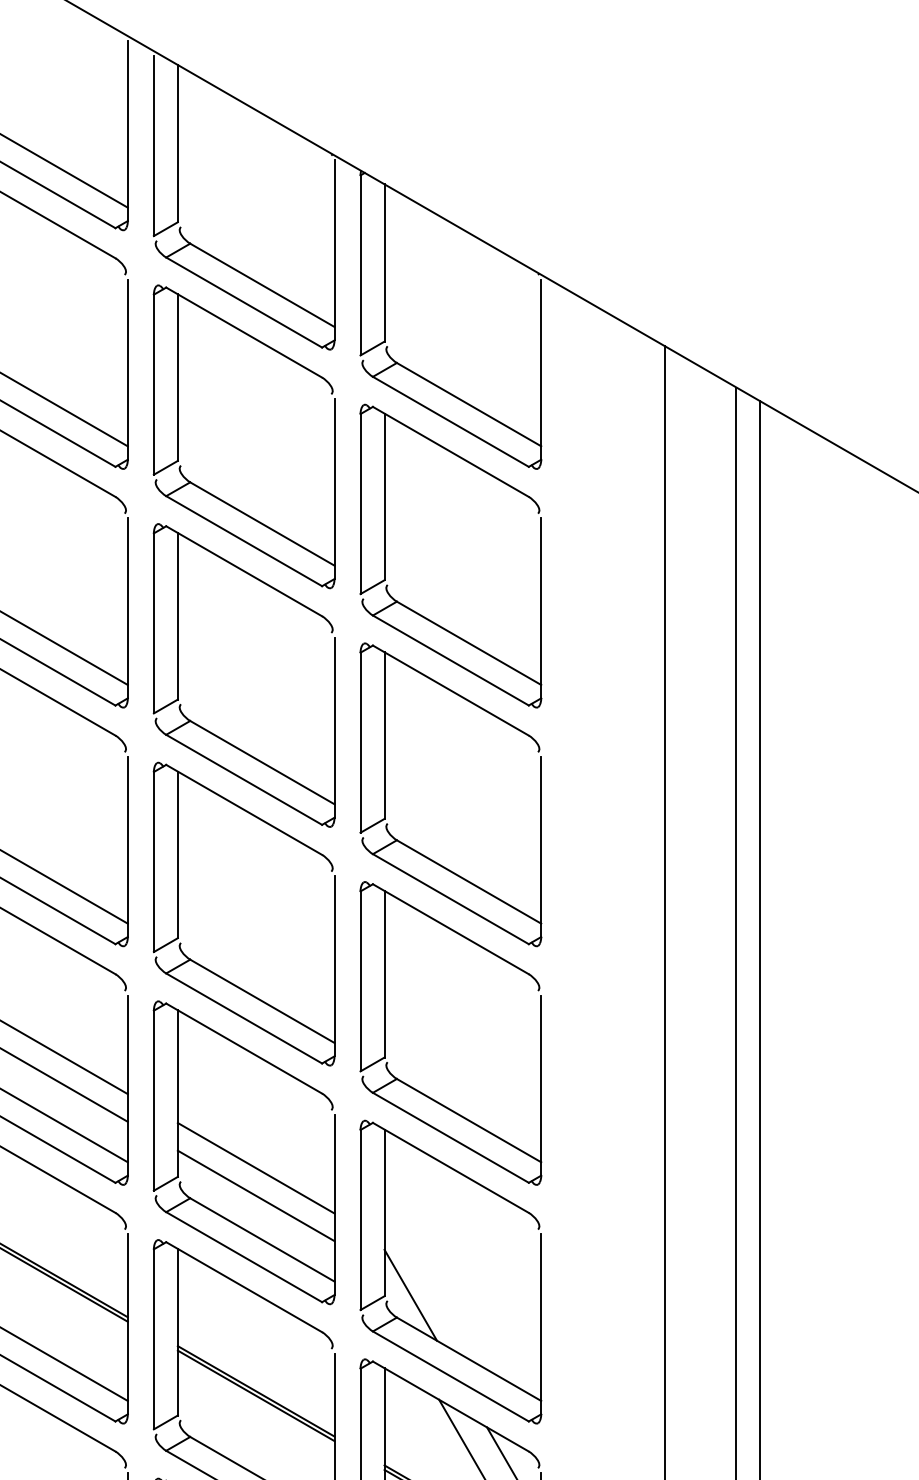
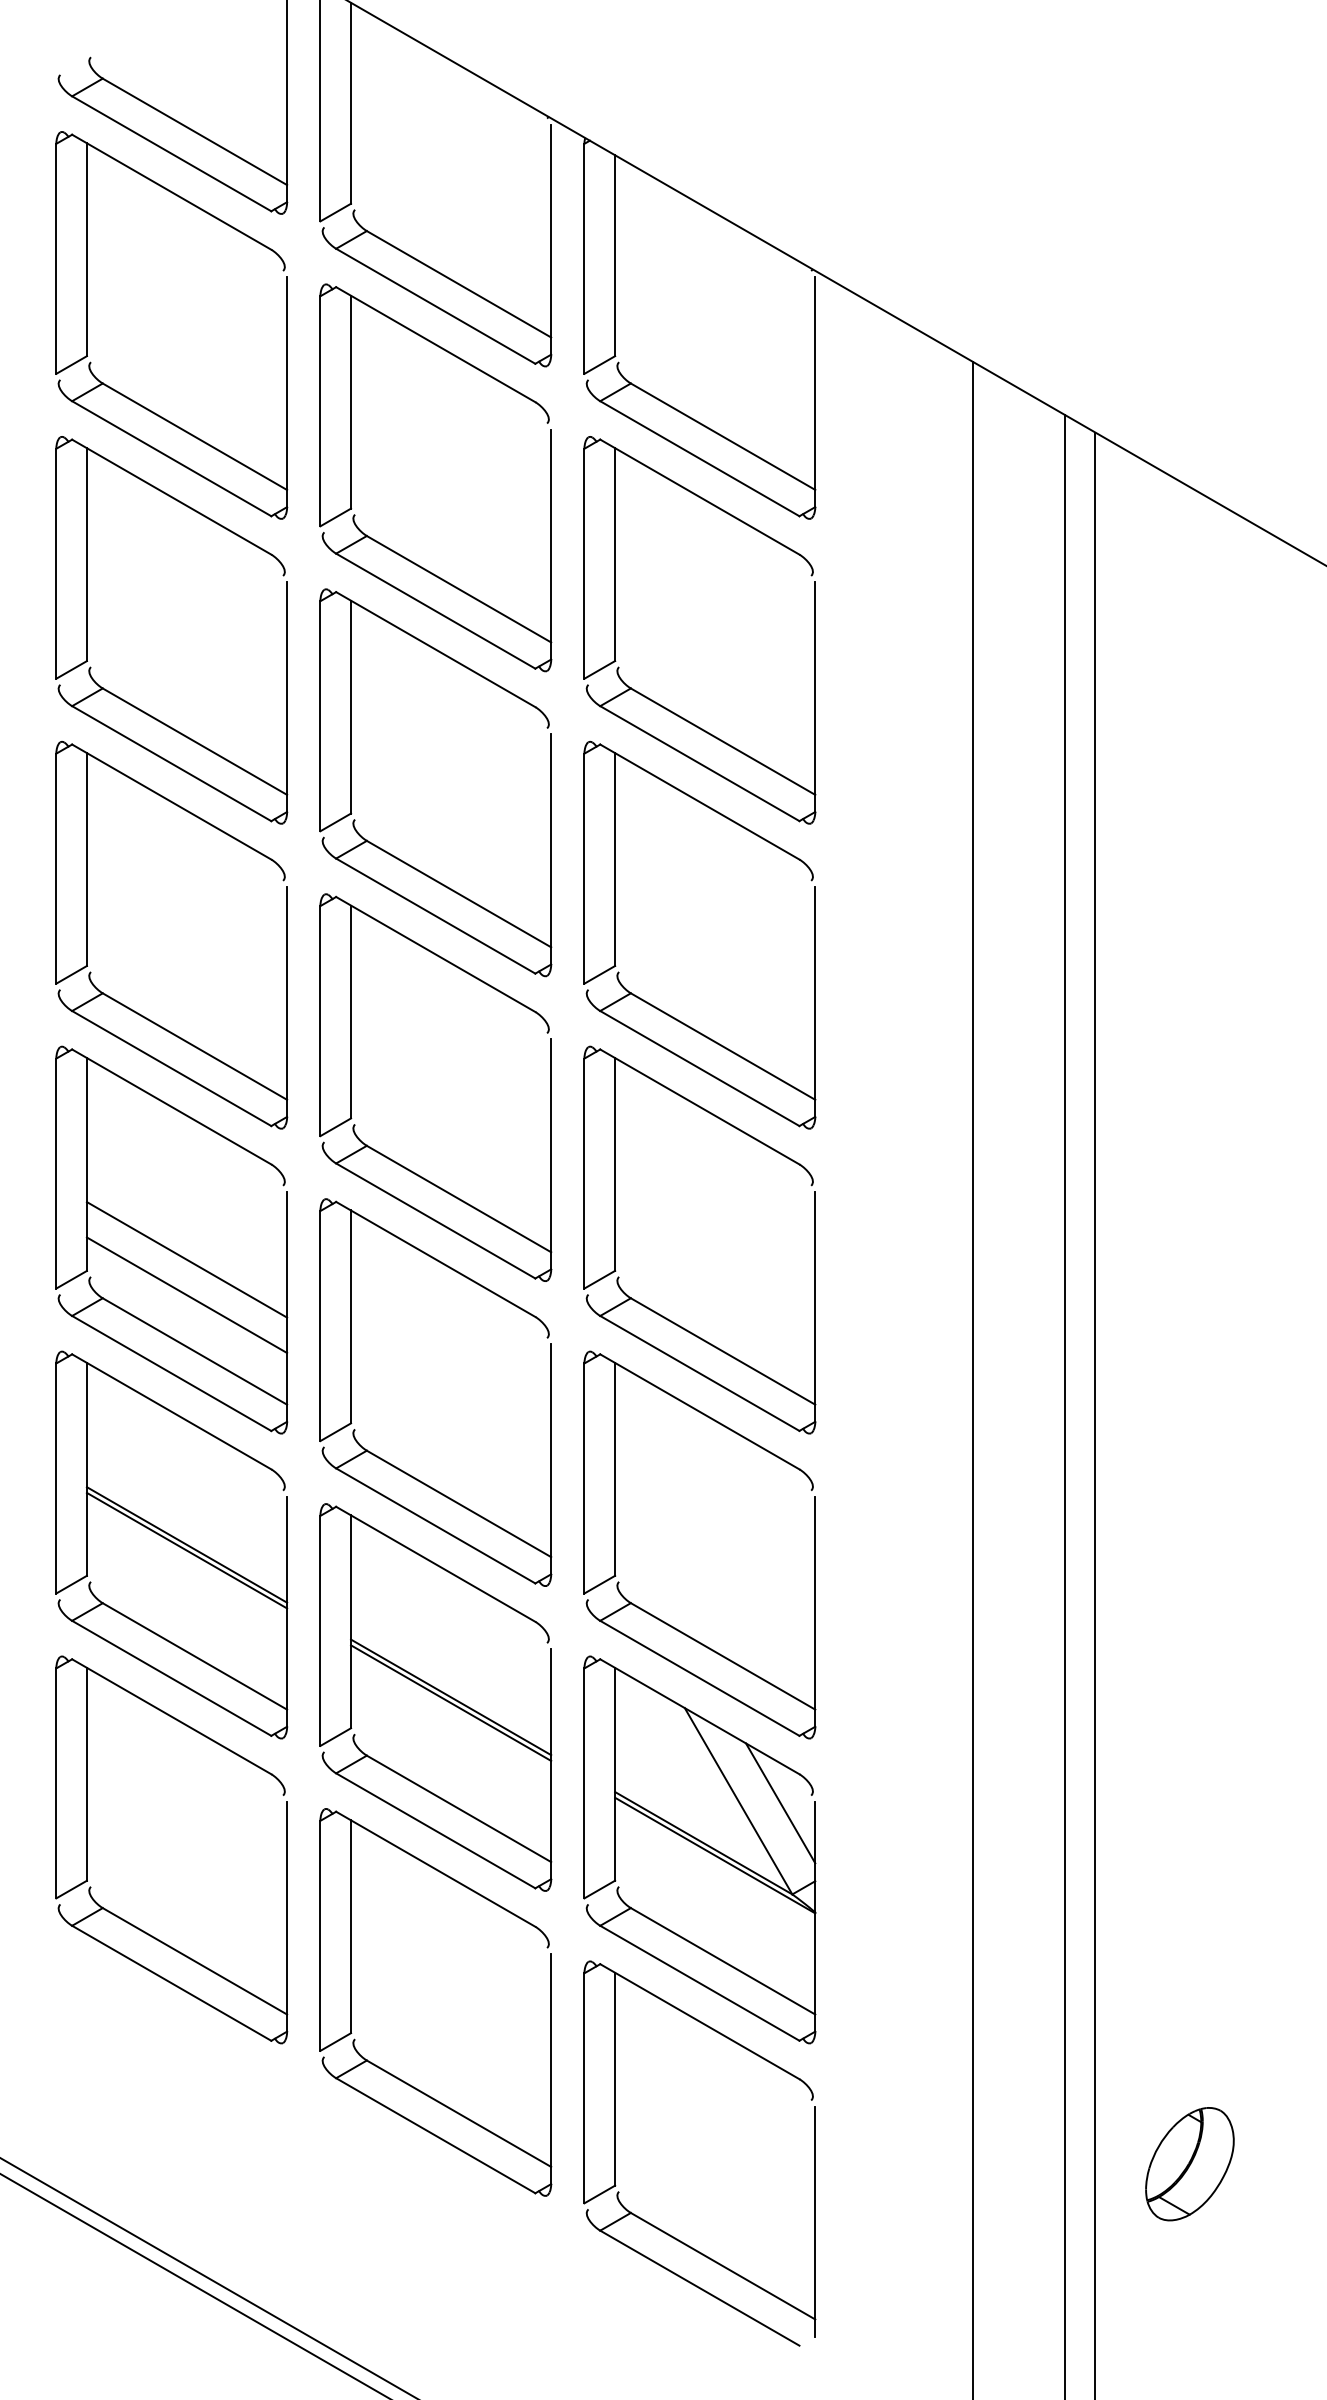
line: (256, 1168) -> (451, 1412), removed
line: (256, 1195) -> (451, 1447), removed
line: (410, 1295) -> (648, 1574), removed

